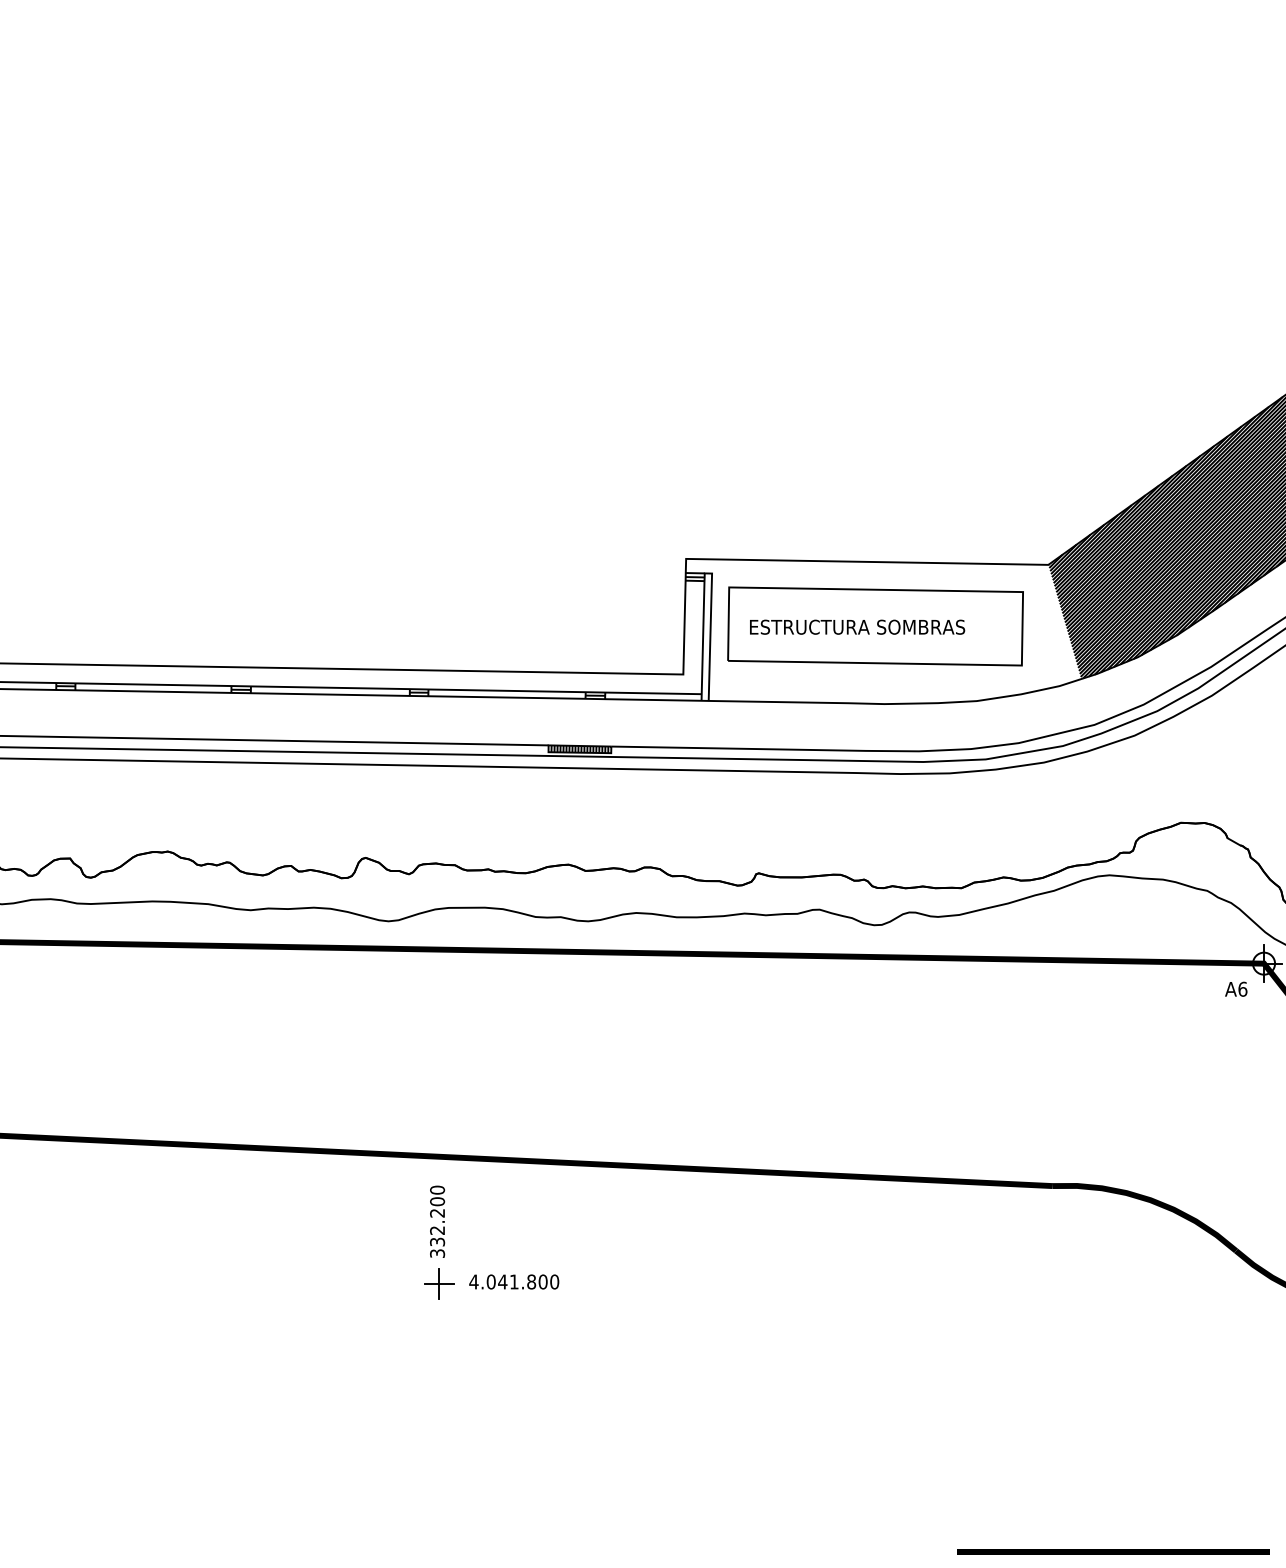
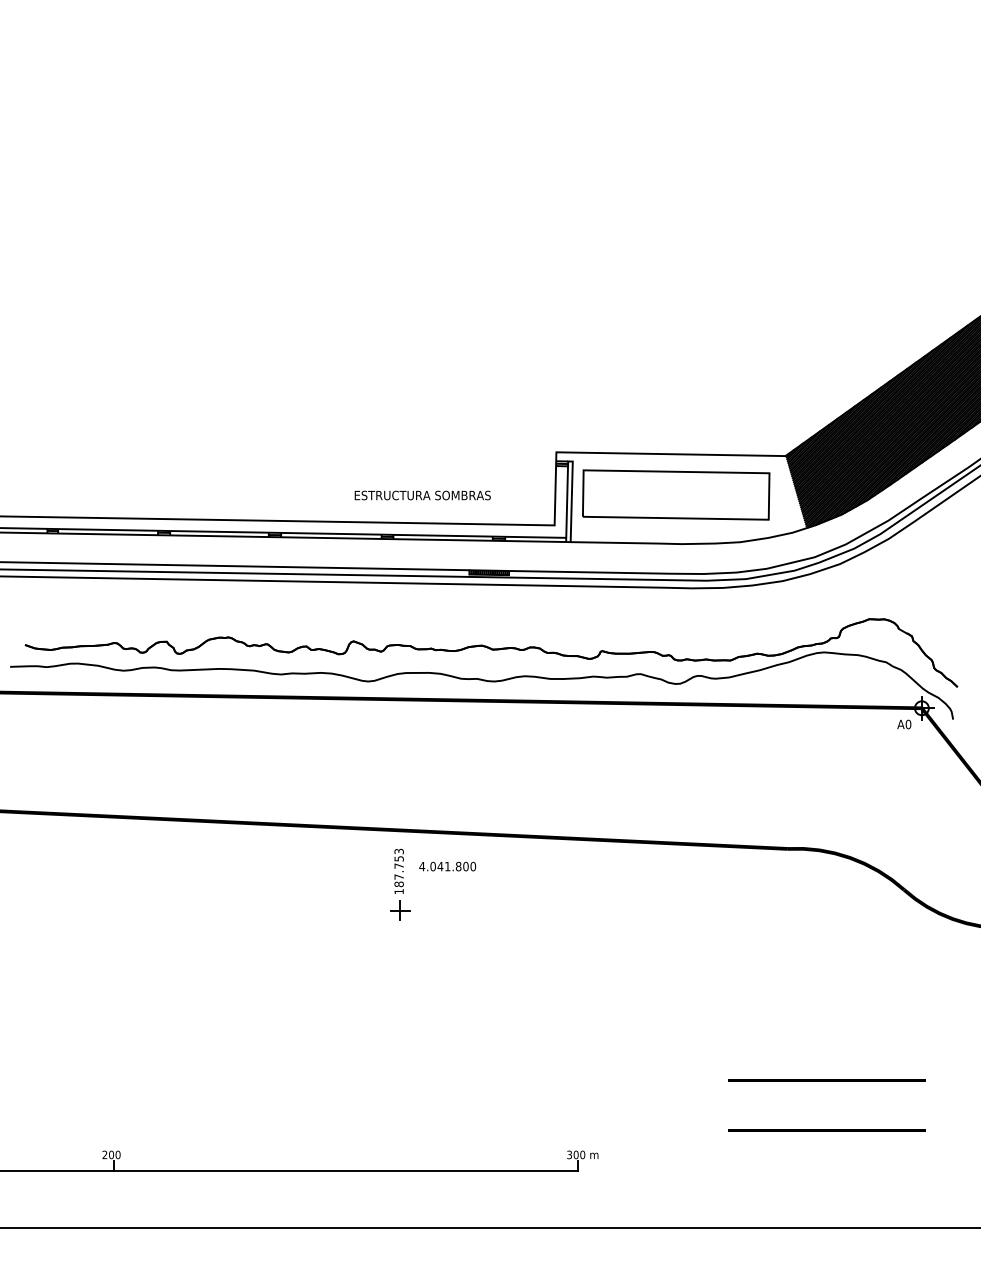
text: (857, 627) -> (422, 495), moved
text: (1242, 987) -> (908, 723), A6 -> A0
text: (436, 1221) -> (398, 871), 332.200 -> 187.753
text: (513, 1281) -> (447, 866), moved

